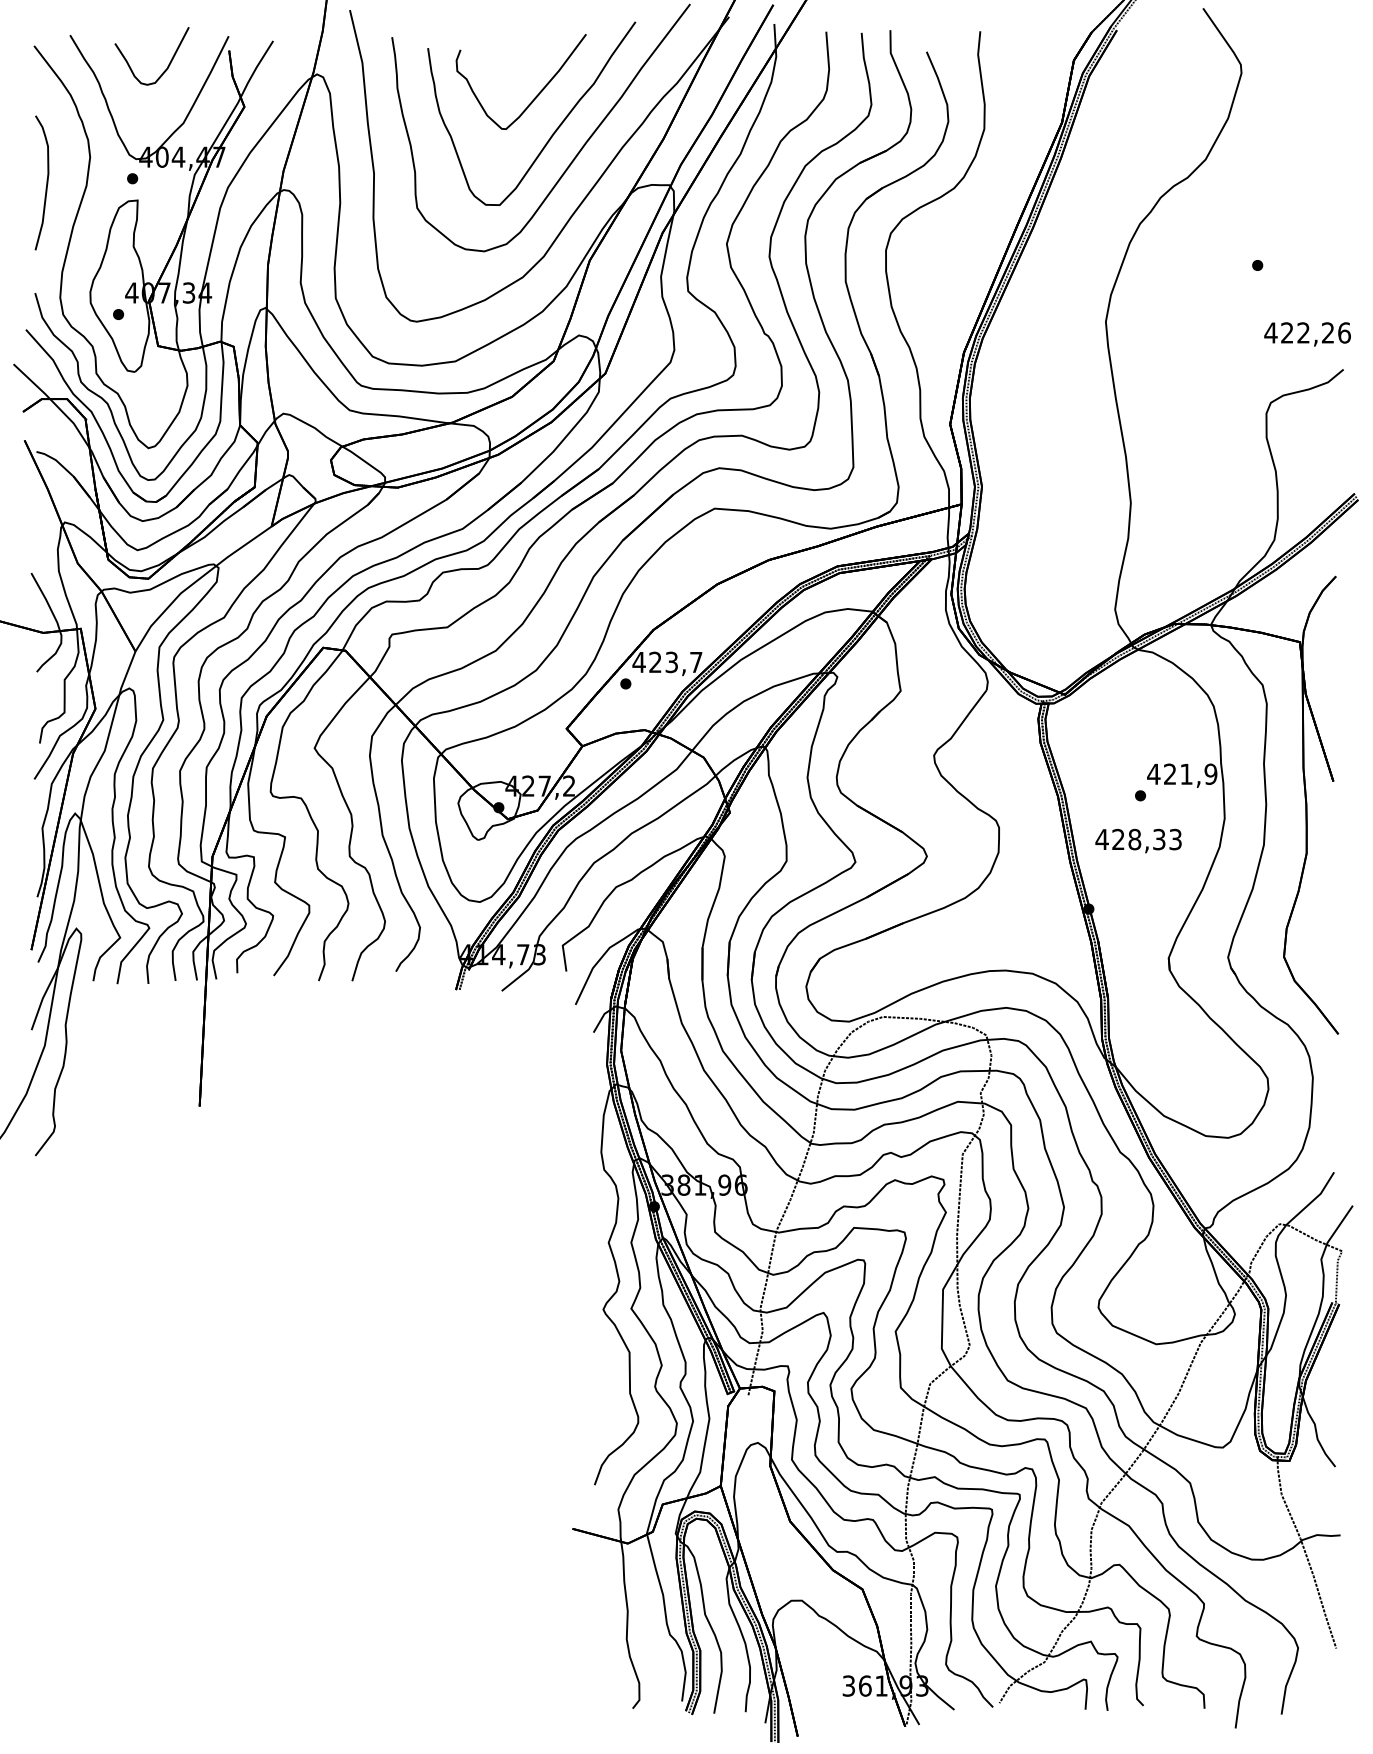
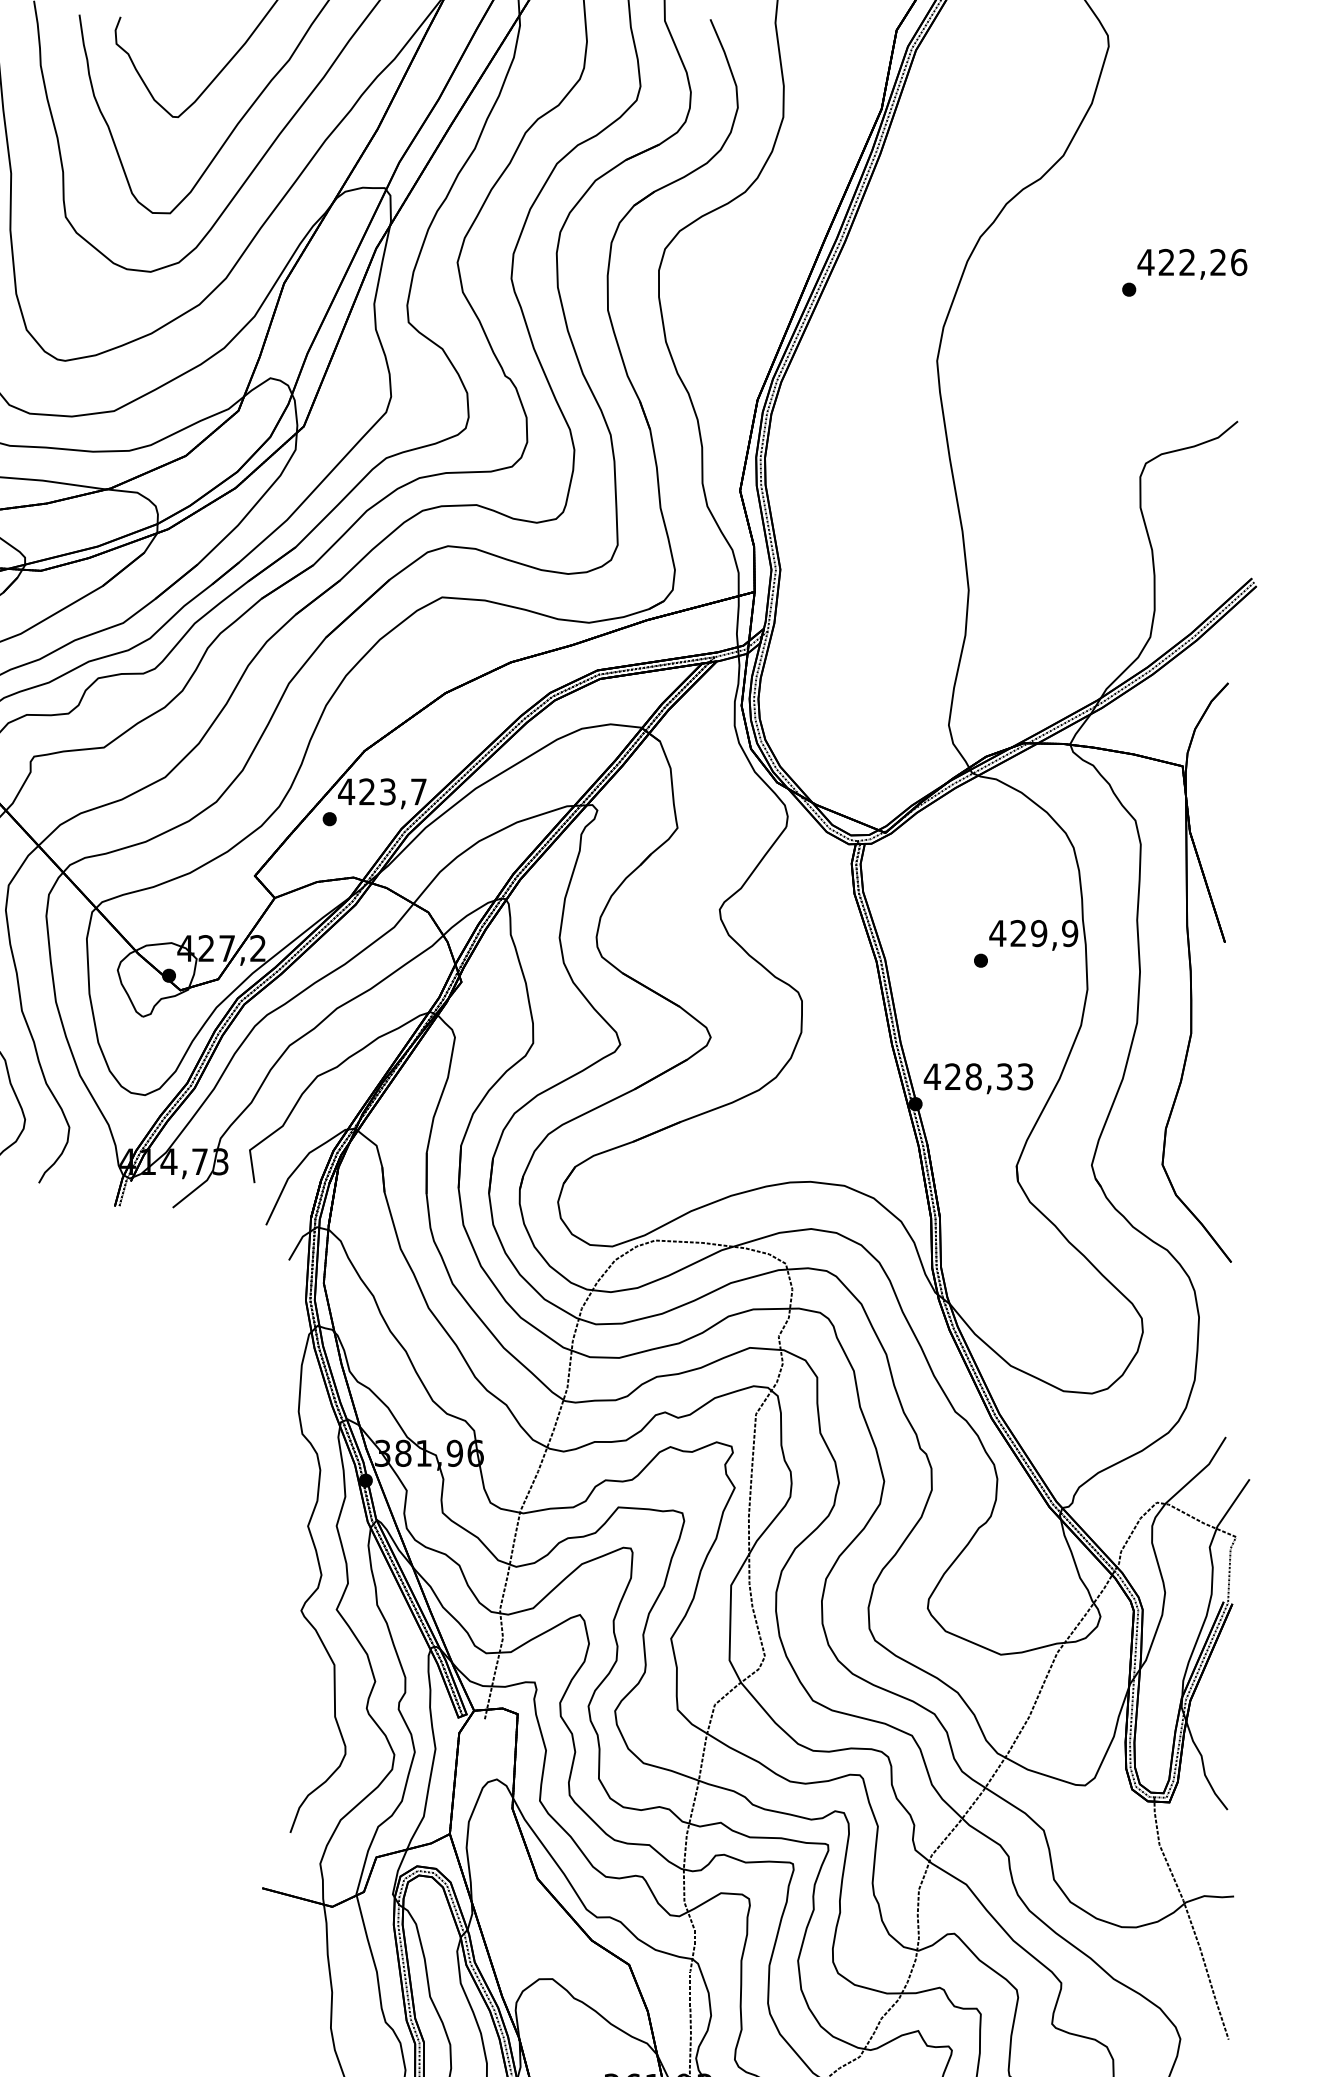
text: (1307, 334) -> (1192, 264), moved
text: (1186, 773) -> (1039, 932), 421,9 -> 429,9
text: (1138, 840) -> (978, 1078), moved

